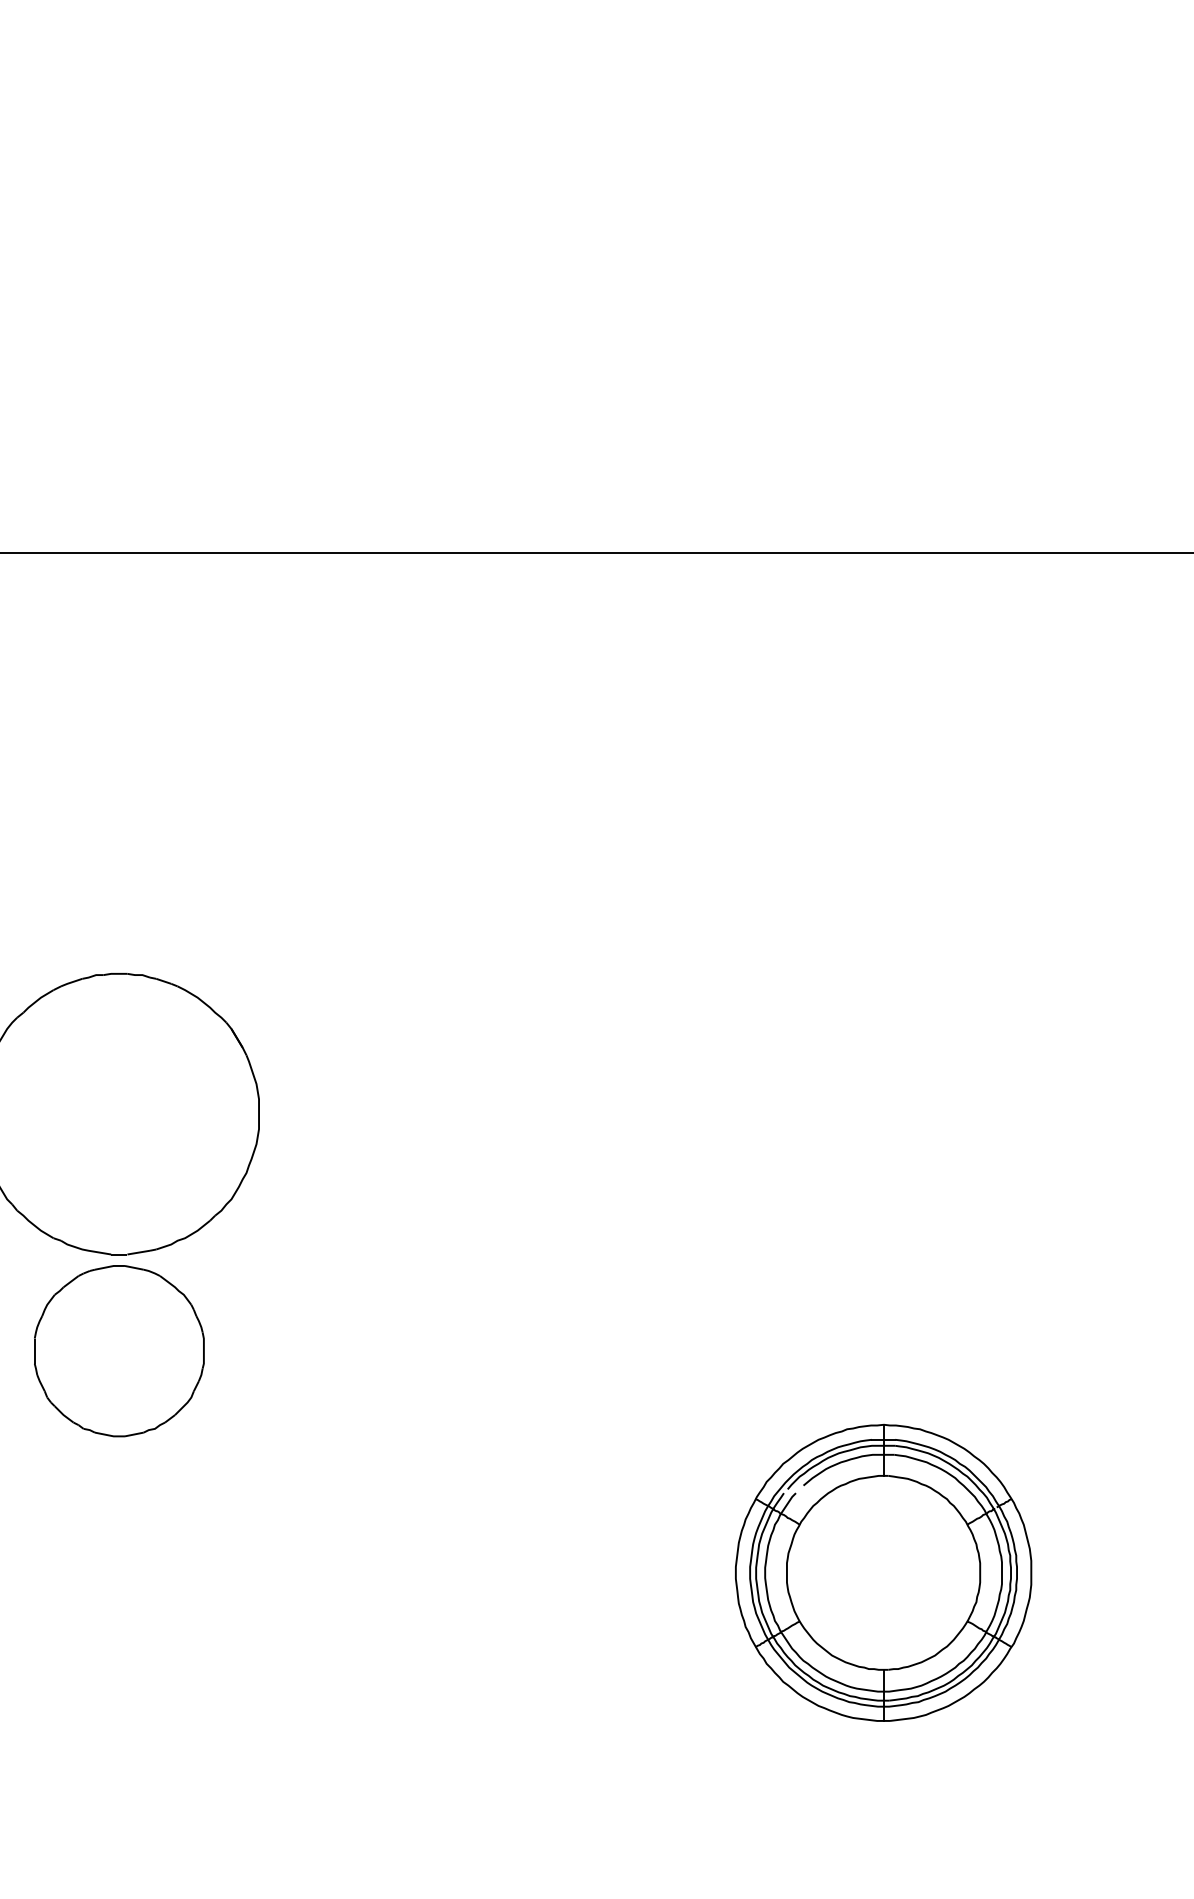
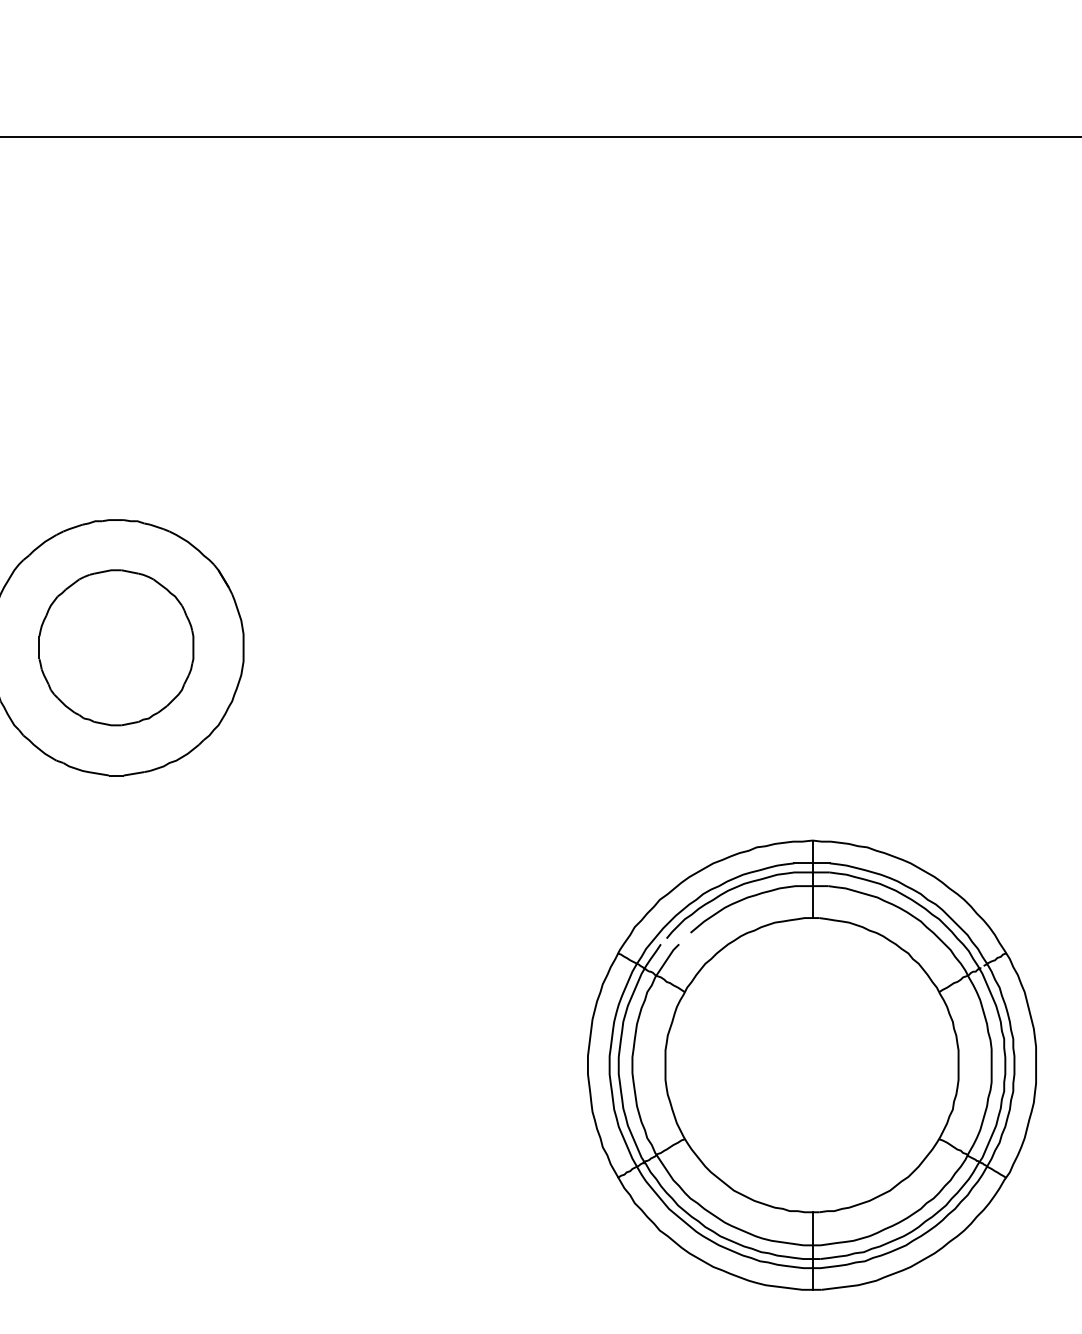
part: (119, 1351) -> (116, 648), moved
part: (883, 1572) -> (811, 1064), size x1.67

